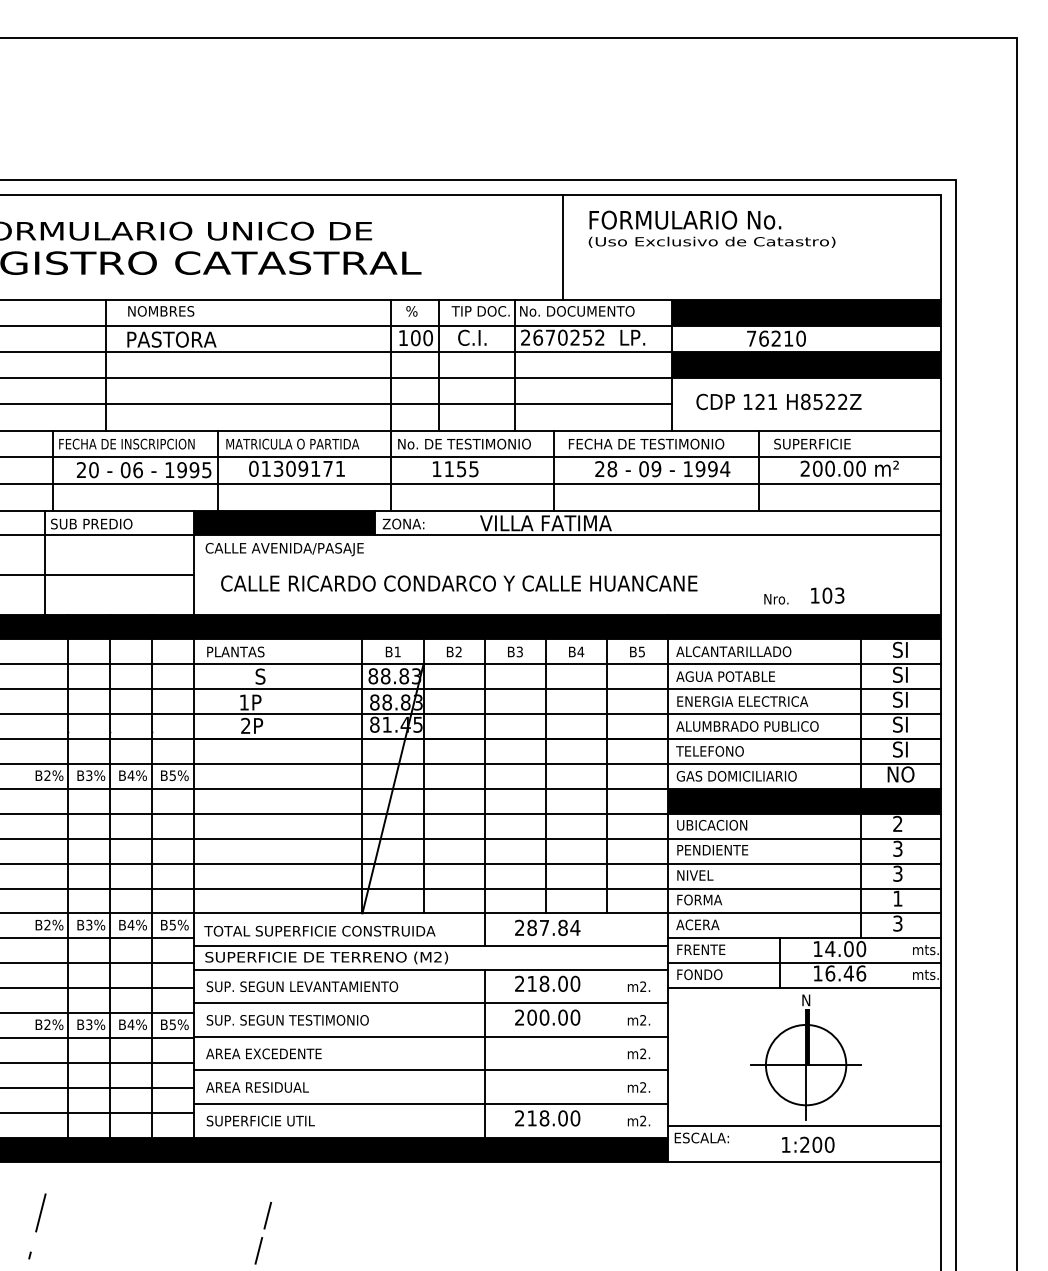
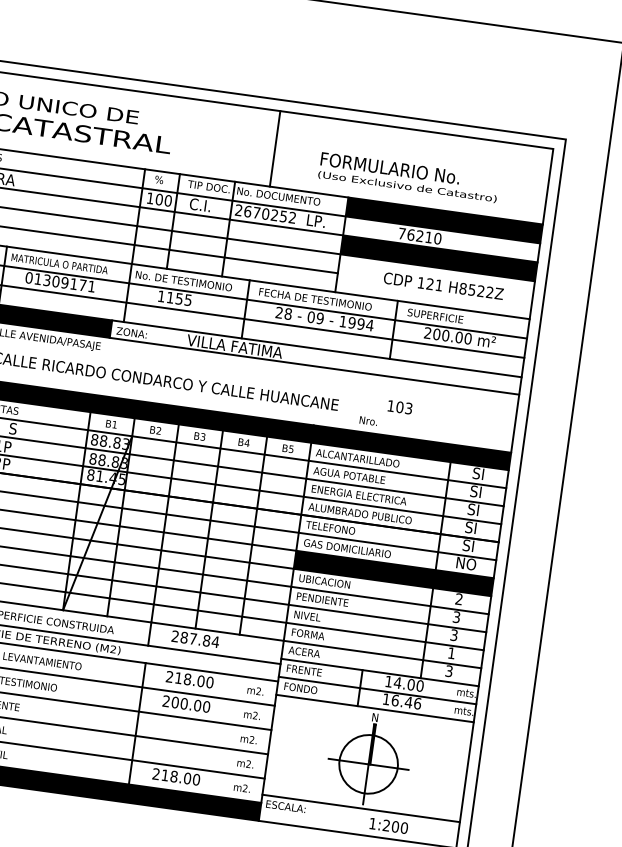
text: (711, 228) -> (408, 176), moved
text: (778, 401) -> (443, 285), moved
text: (827, 595) -> (400, 407), moved
text: (776, 599) -> (368, 421), moved
text: (808, 1144) -> (389, 825), moved

